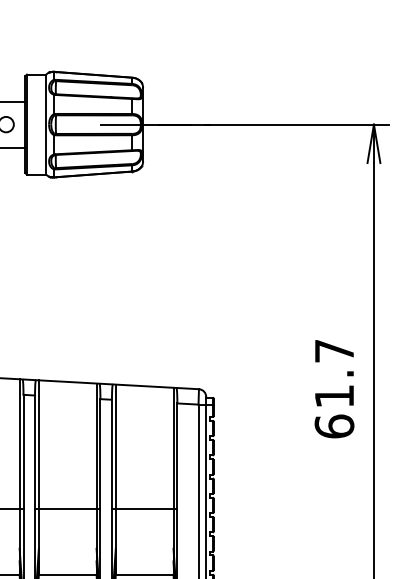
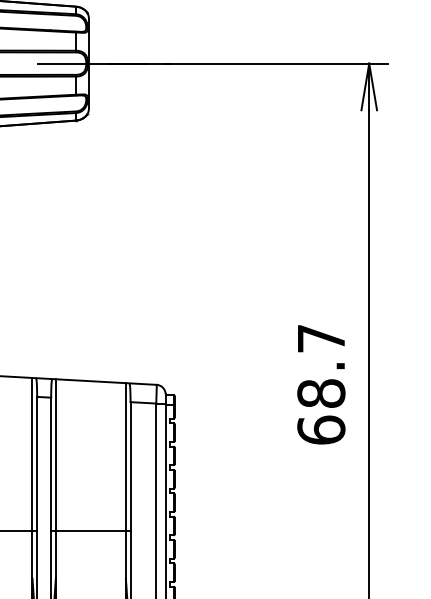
text: (334, 396) -> (321, 393), 61.7 -> 68.7

